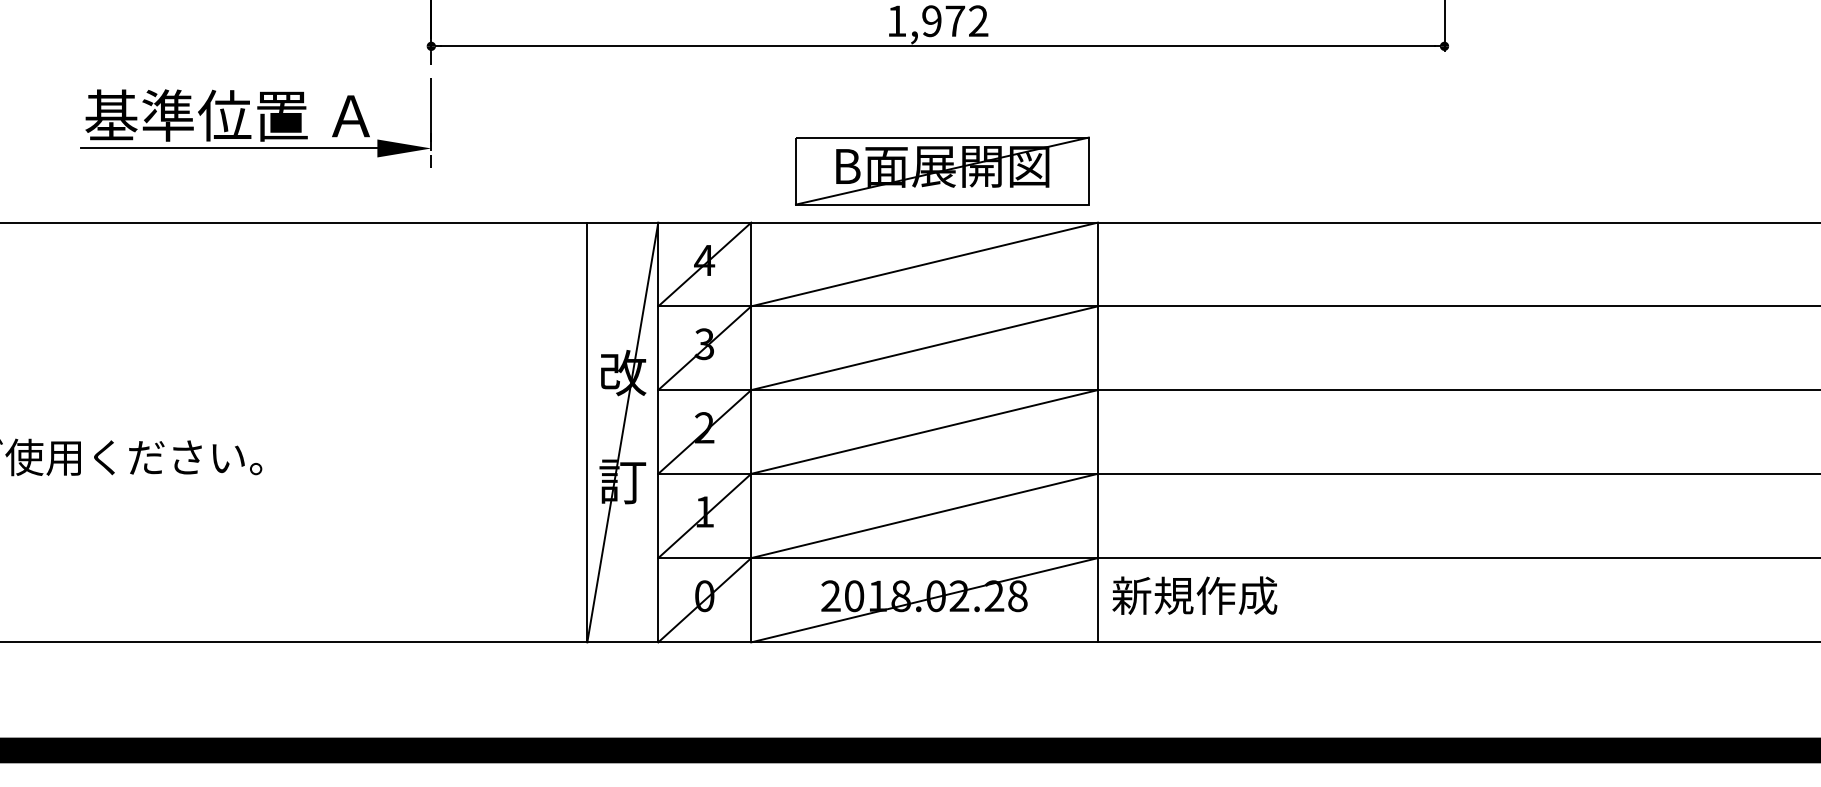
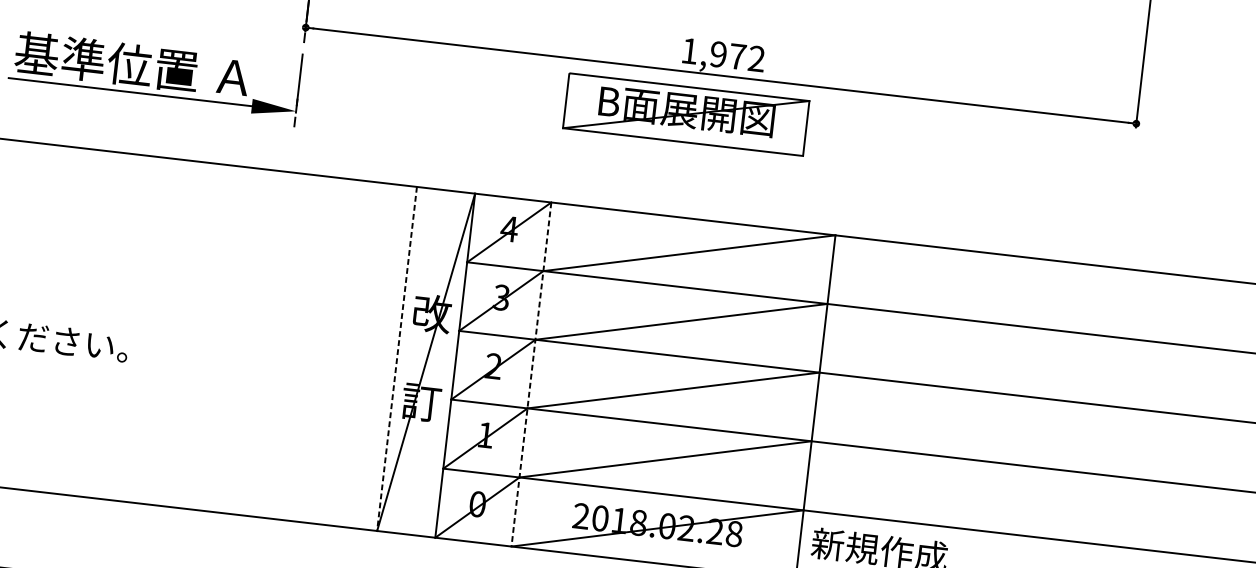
part: (942, 170) -> (686, 114), moved
line: (587, 432) -> (397, 358), solid -> dashed
line: (751, 432) -> (531, 374), solid -> dashed

